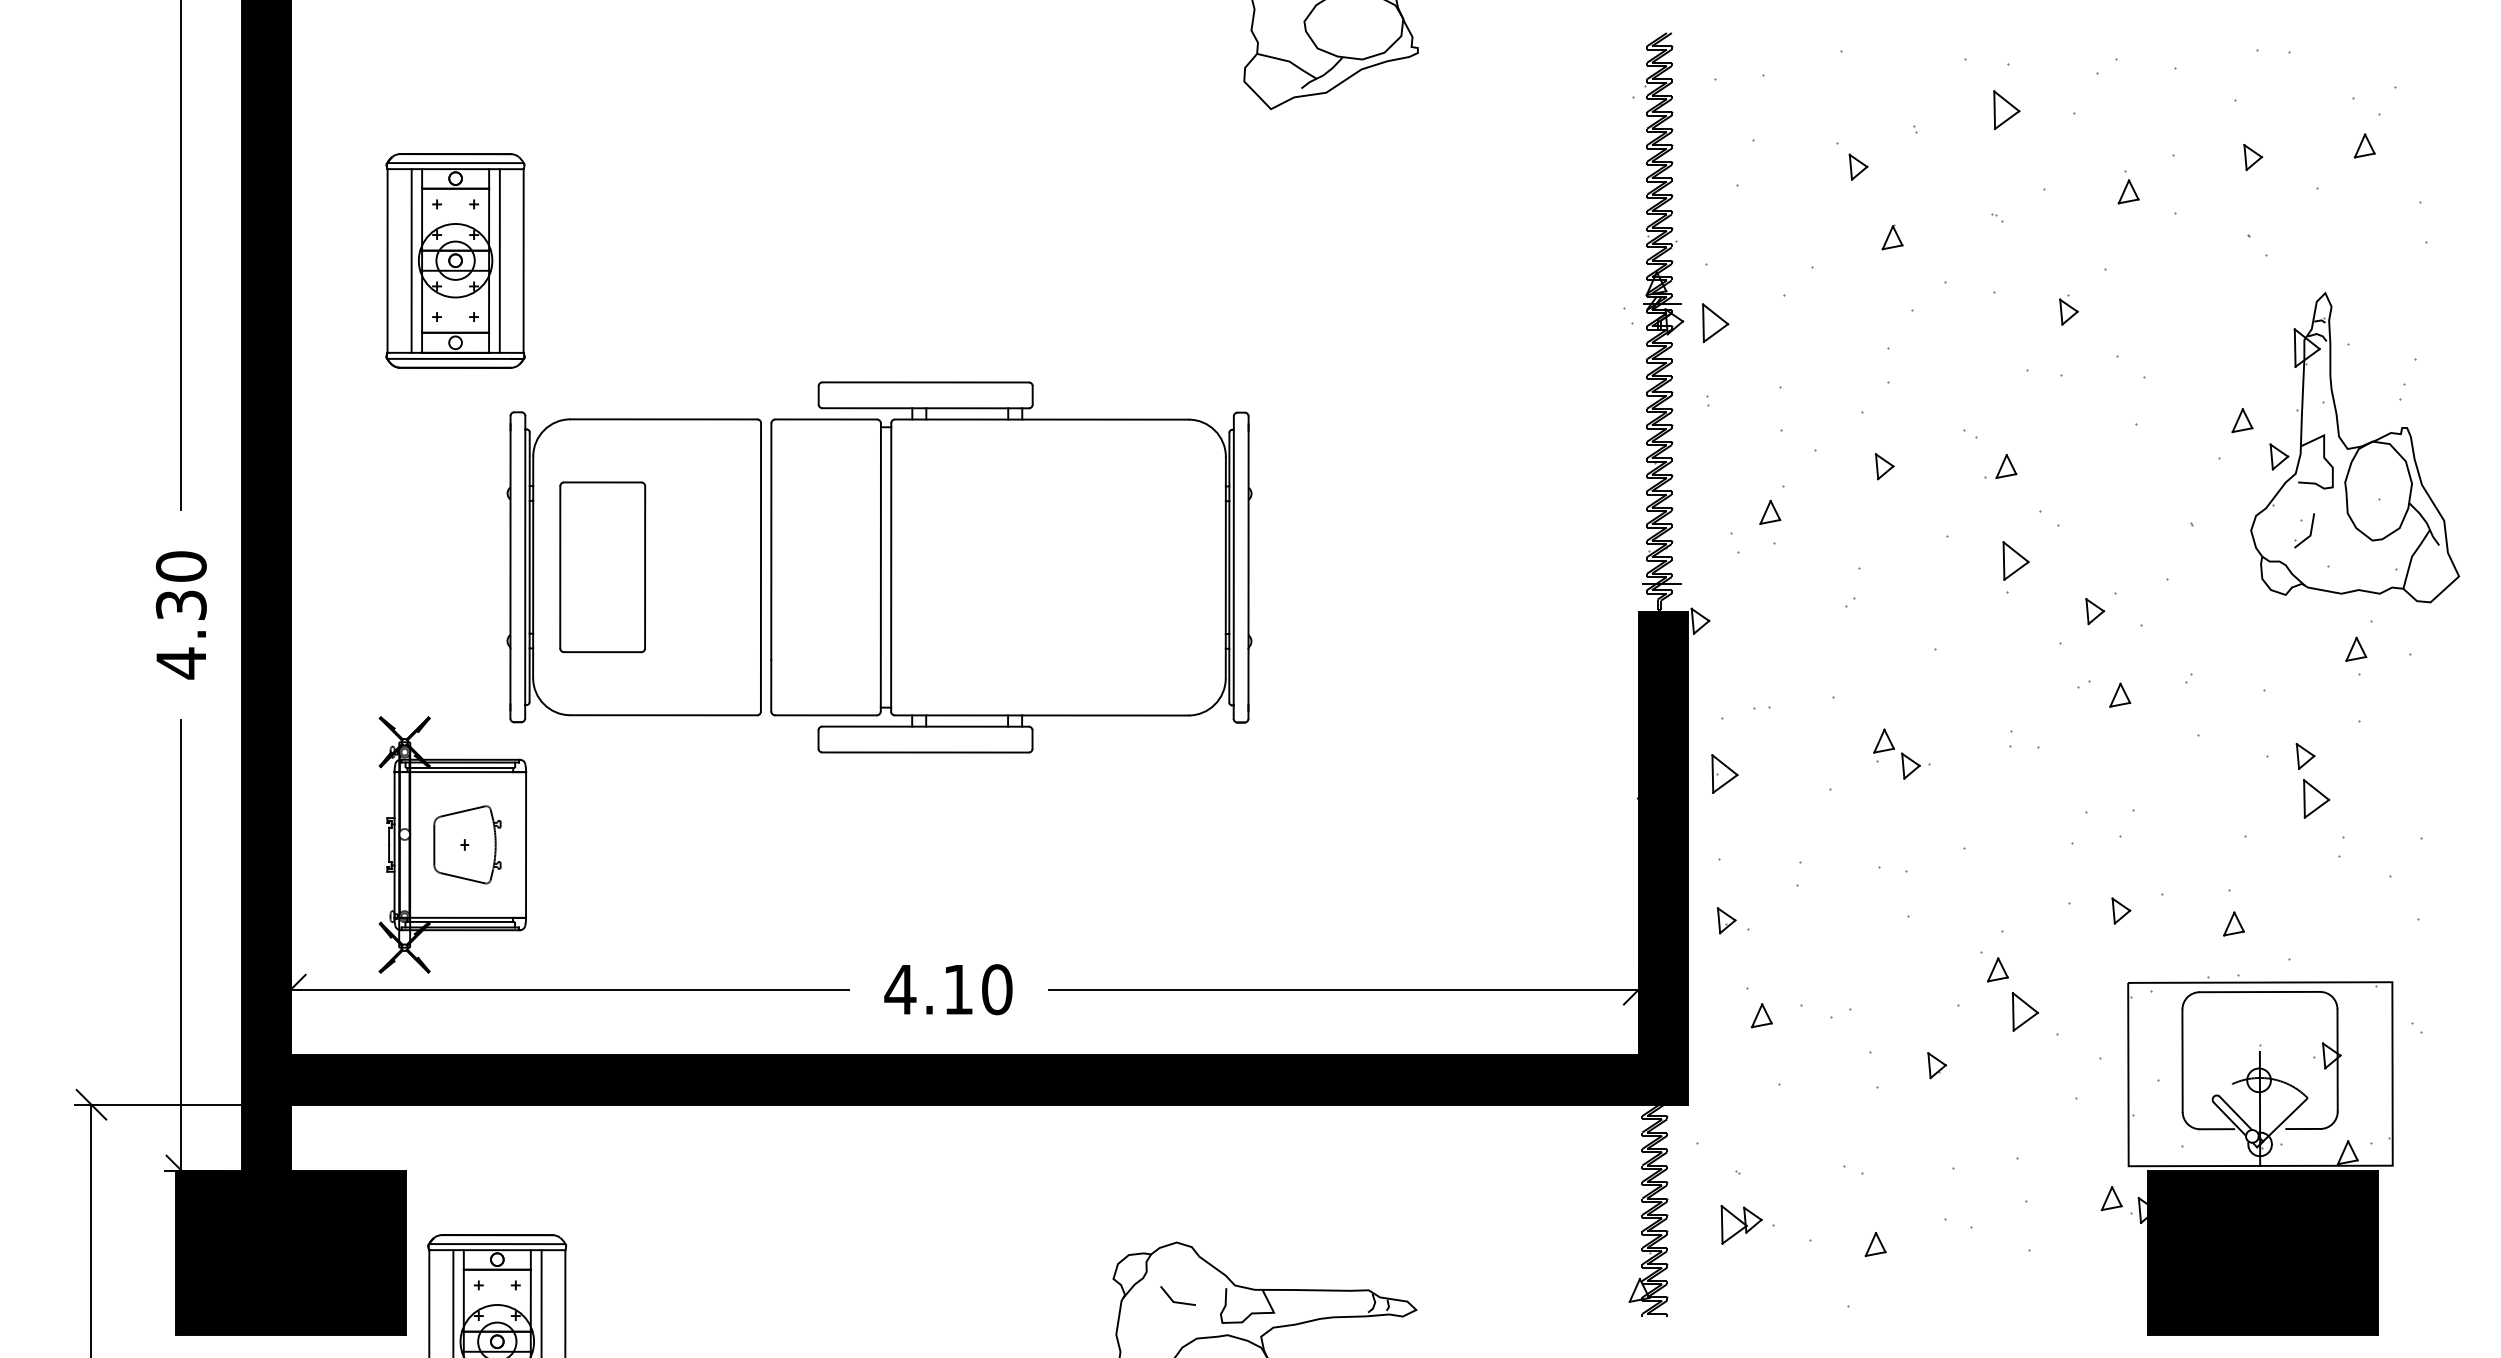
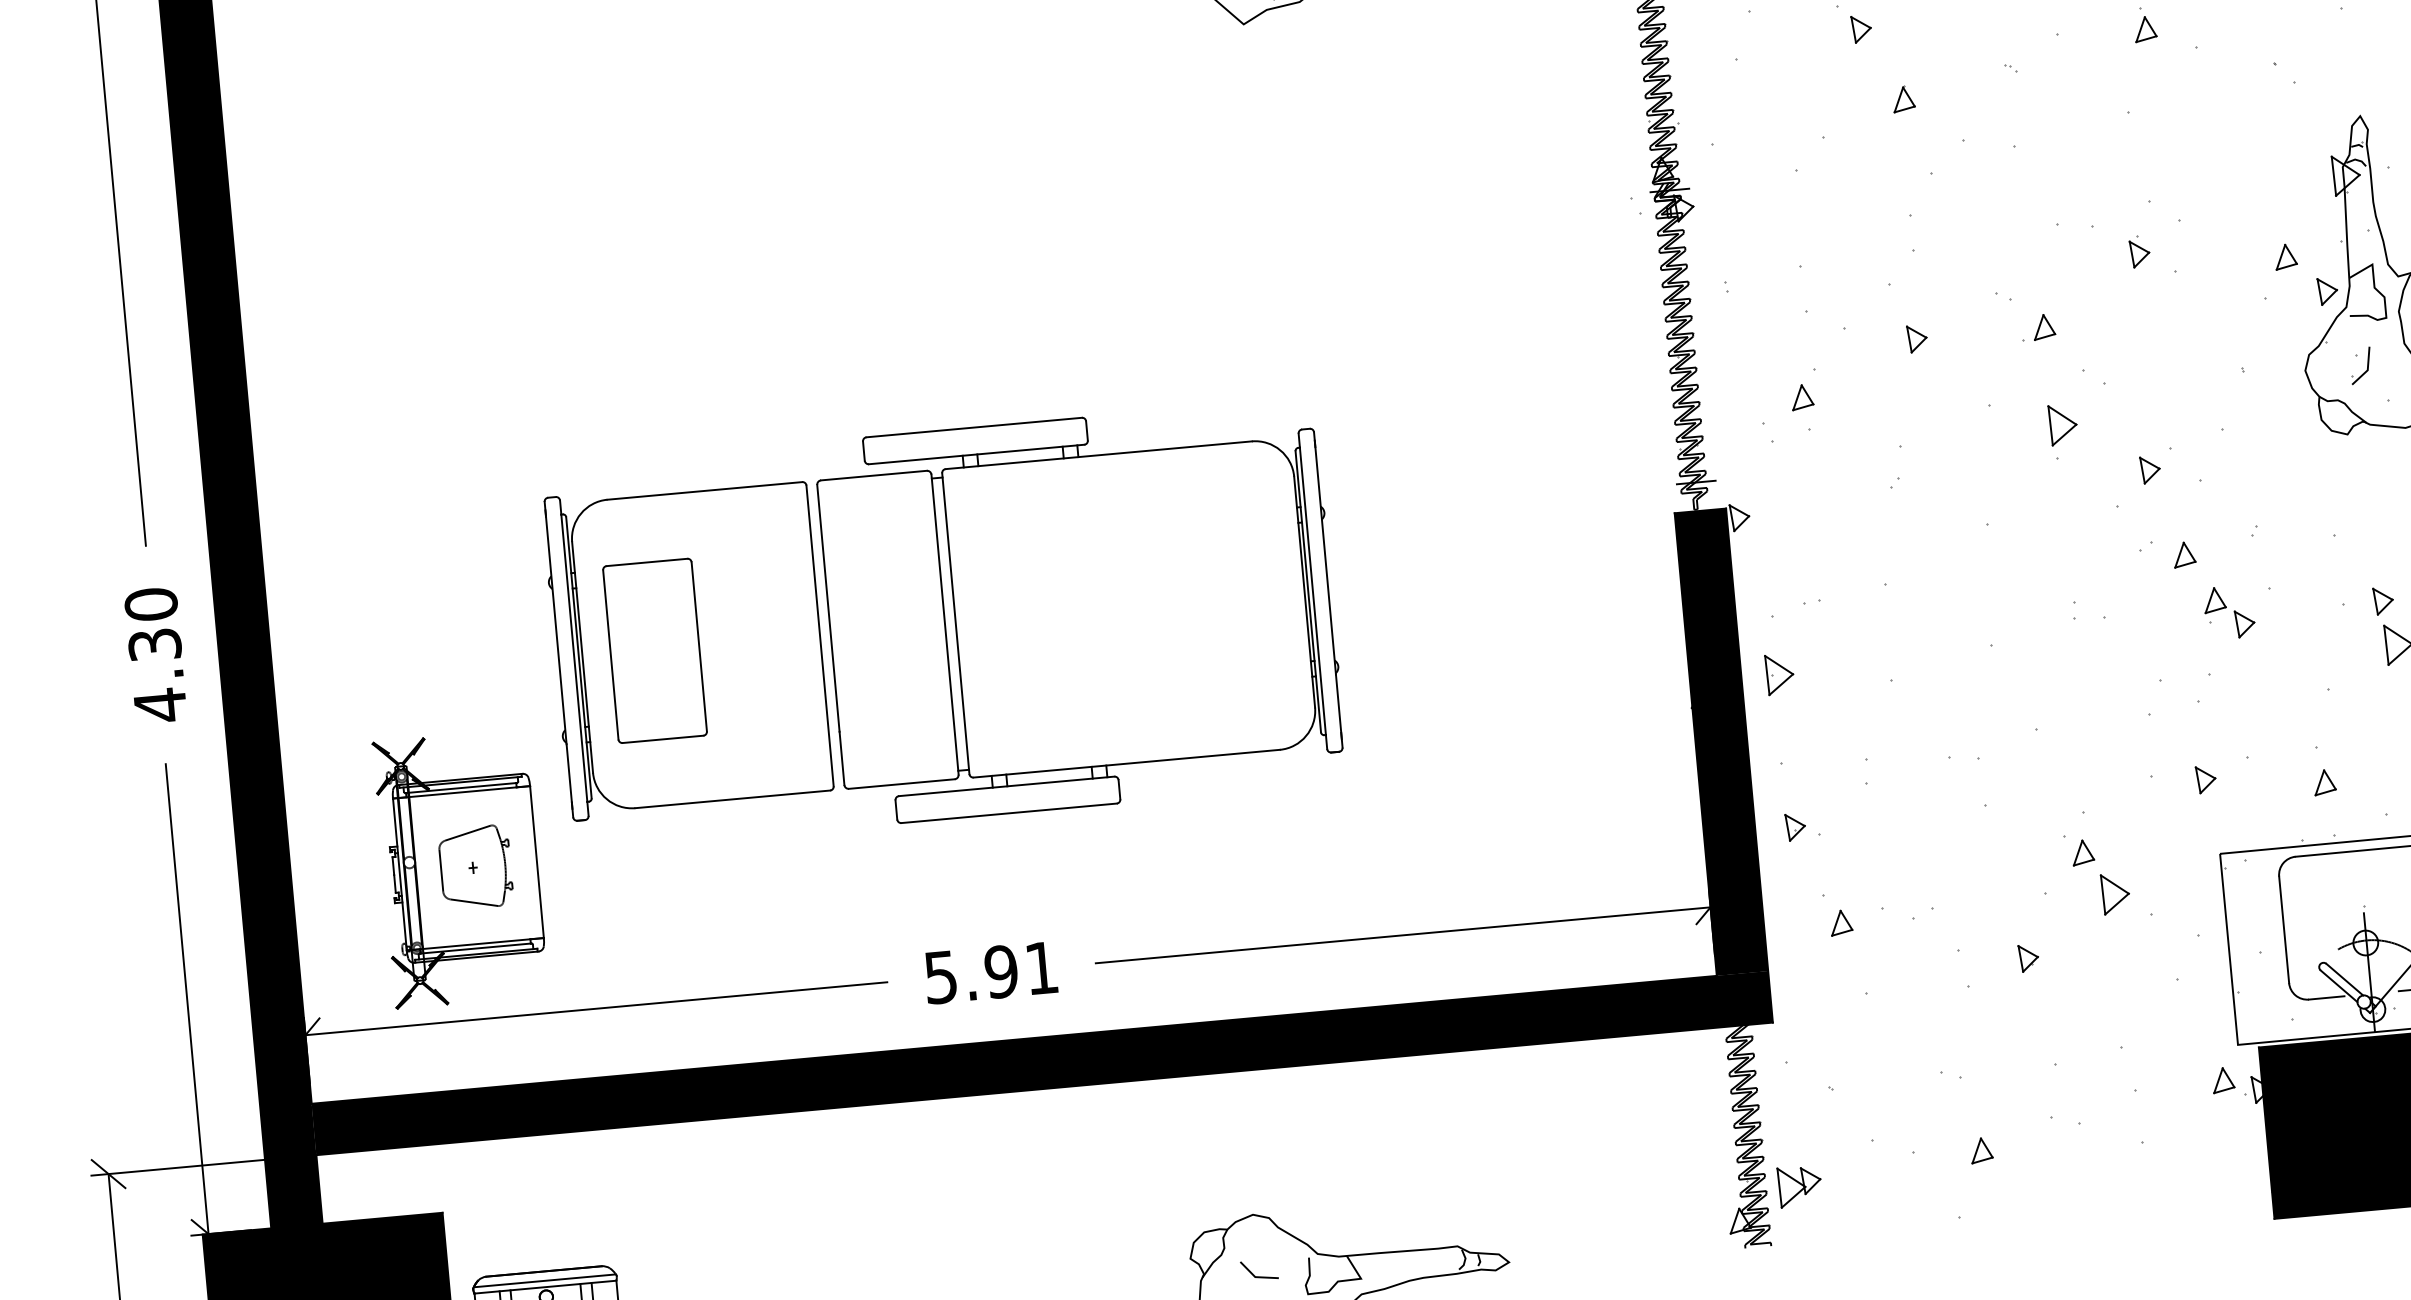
part: (455, 260) -> (407, 259), removed
part: (2068, 309) -> (2139, 251), moved
part: (1715, 322) -> (1727, 204), removed
part: (879, 567) -> (943, 624), moved
part: (1896, 753) -> (2228, 611), moved
text: (948, 989) -> (991, 972), 4.10 -> 5.91
part: (1741, 1224) -> (1799, 1185), moved

